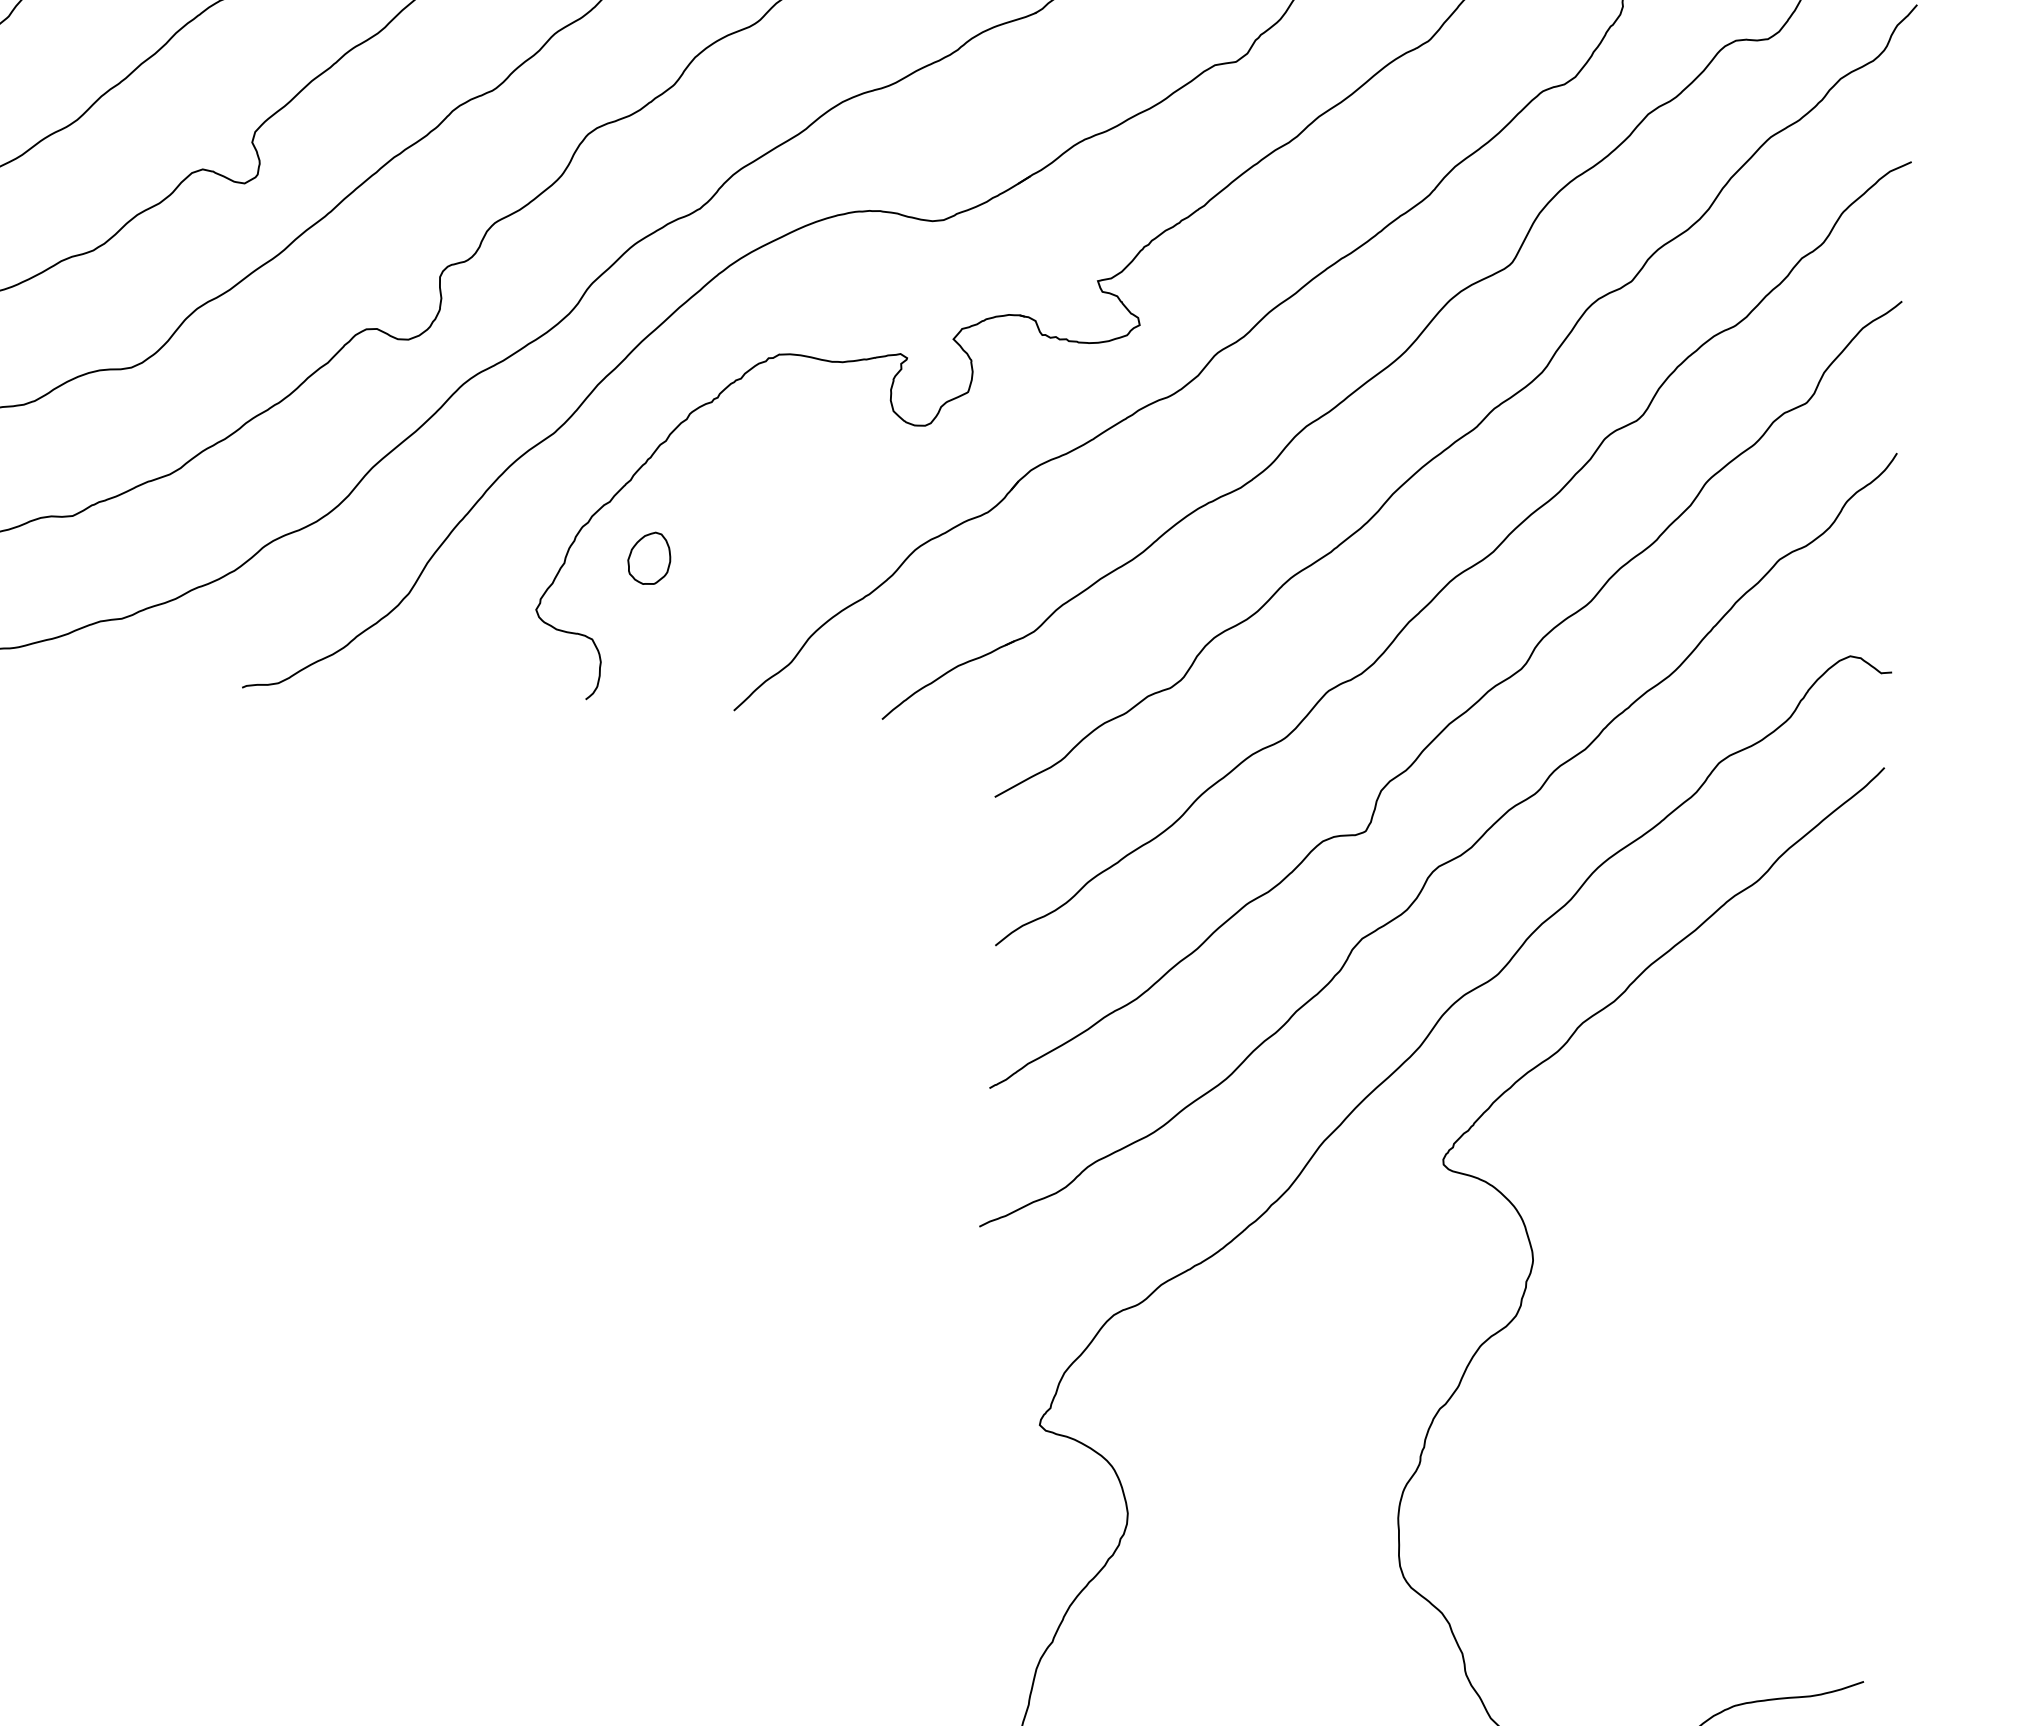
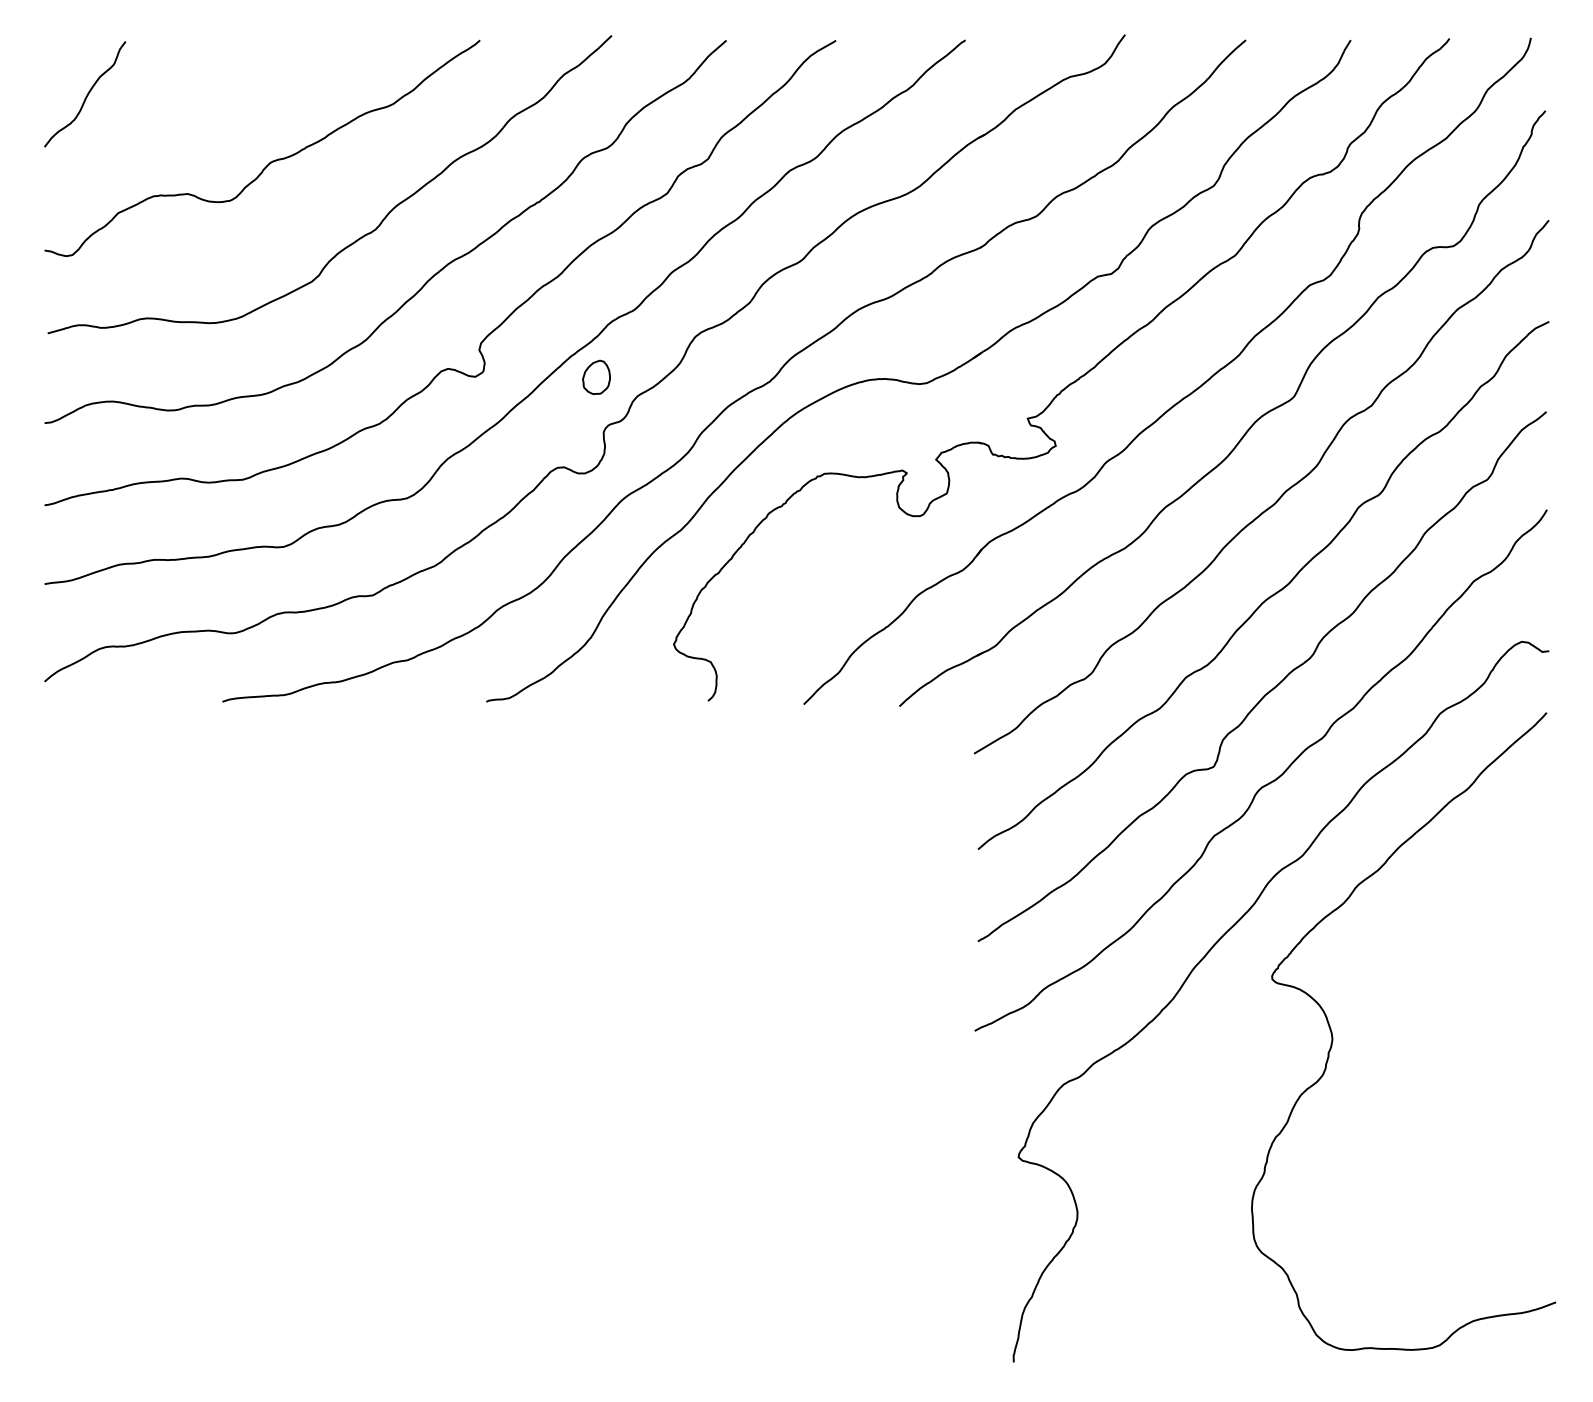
part: (649, 556) -> (596, 376), moved

